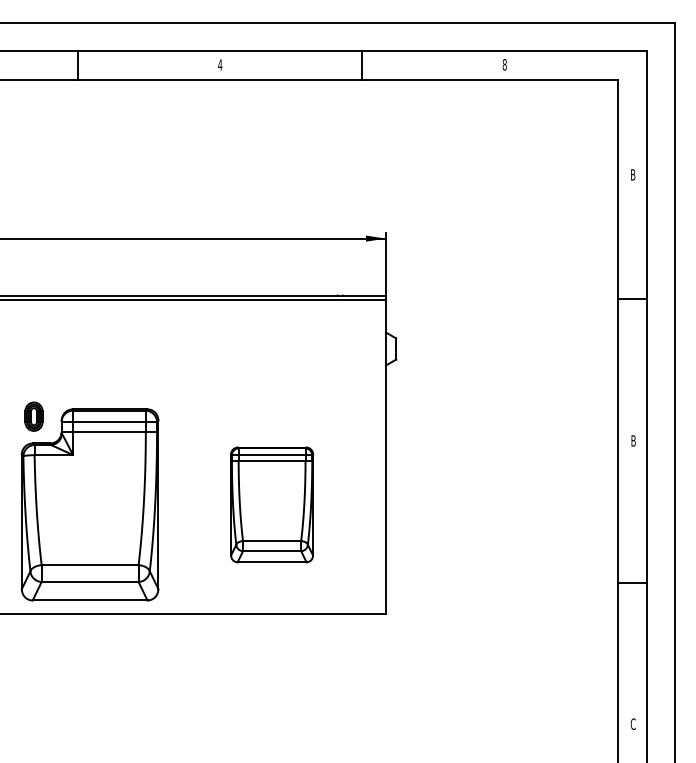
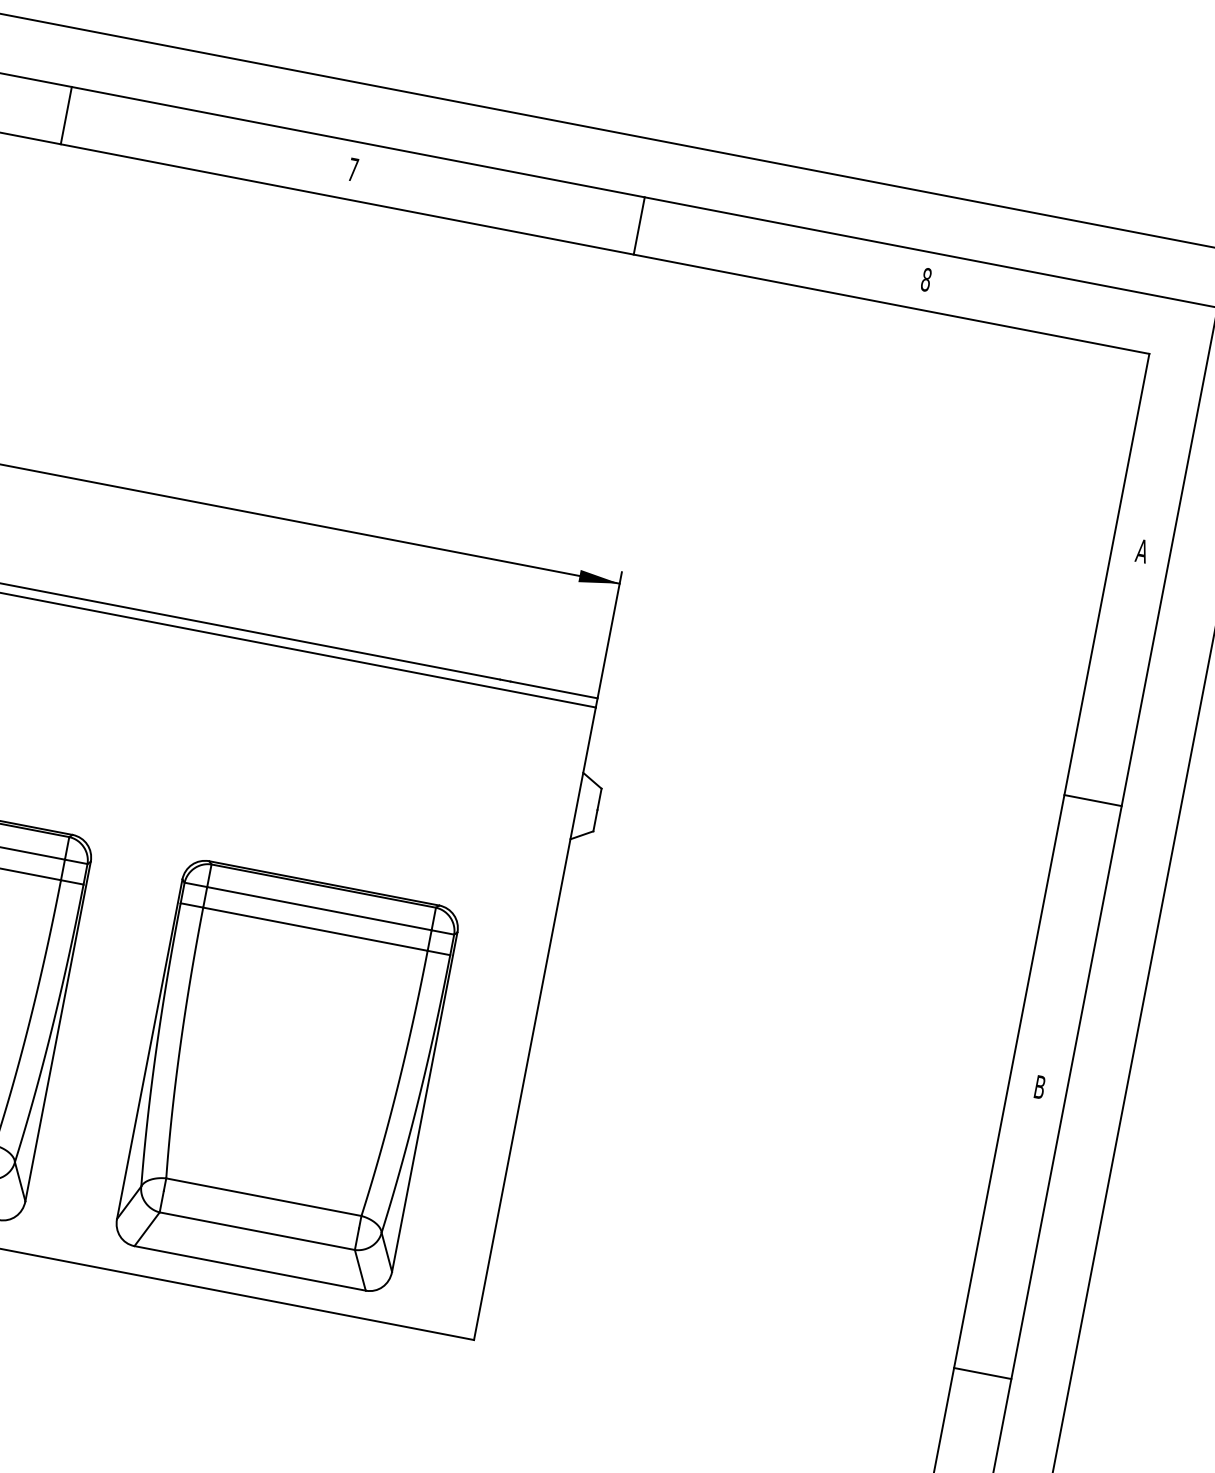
text: (220, 64) -> (353, 168), 4 -> 7
text: (632, 174) -> (1141, 550), B -> A
part: (271, 504) -> (286, 1074), size x1.67

